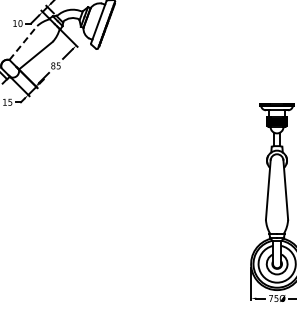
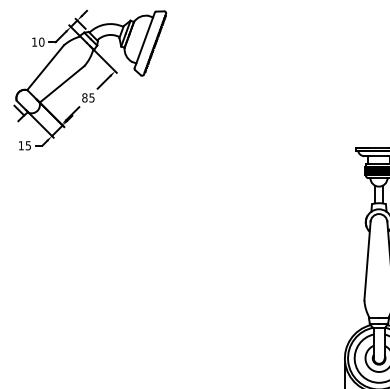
line: (23, 43) -> (45, 68), dashed -> solid

